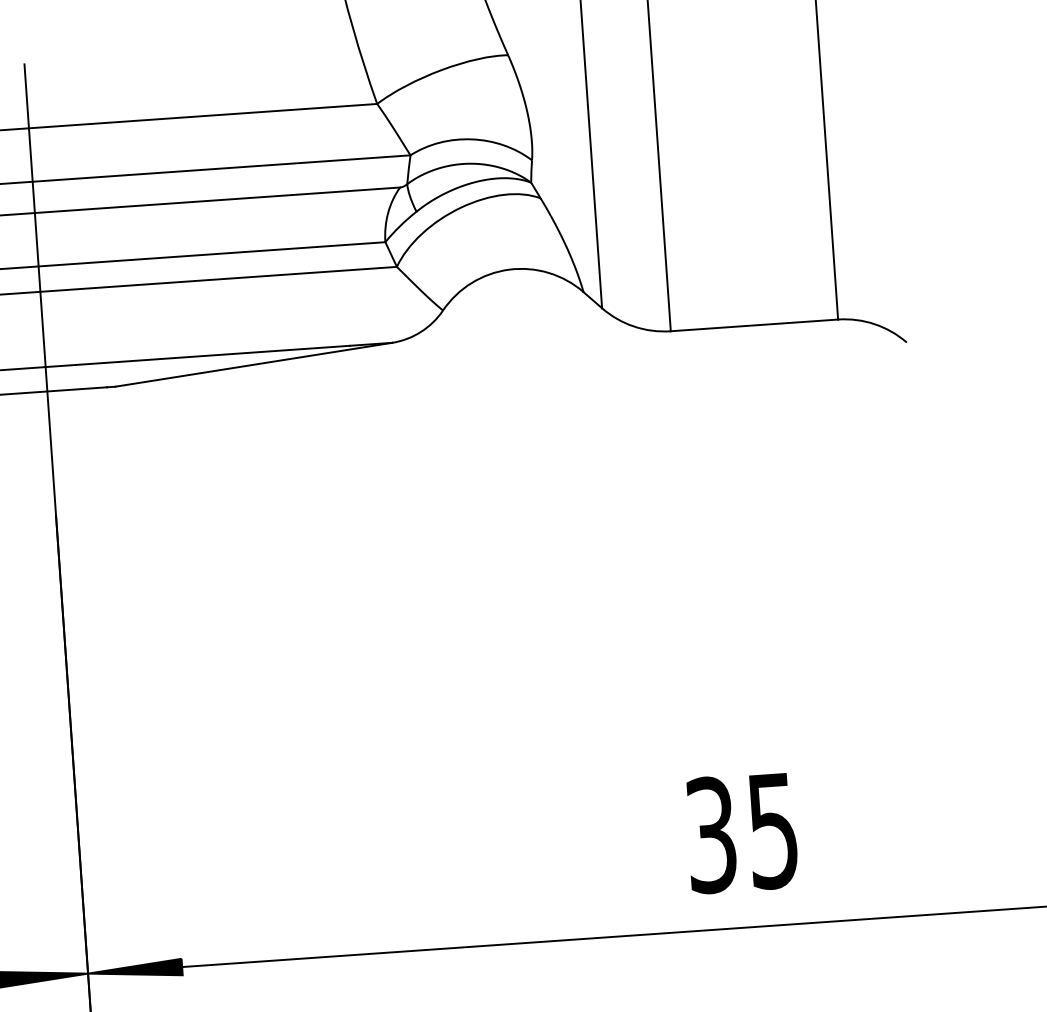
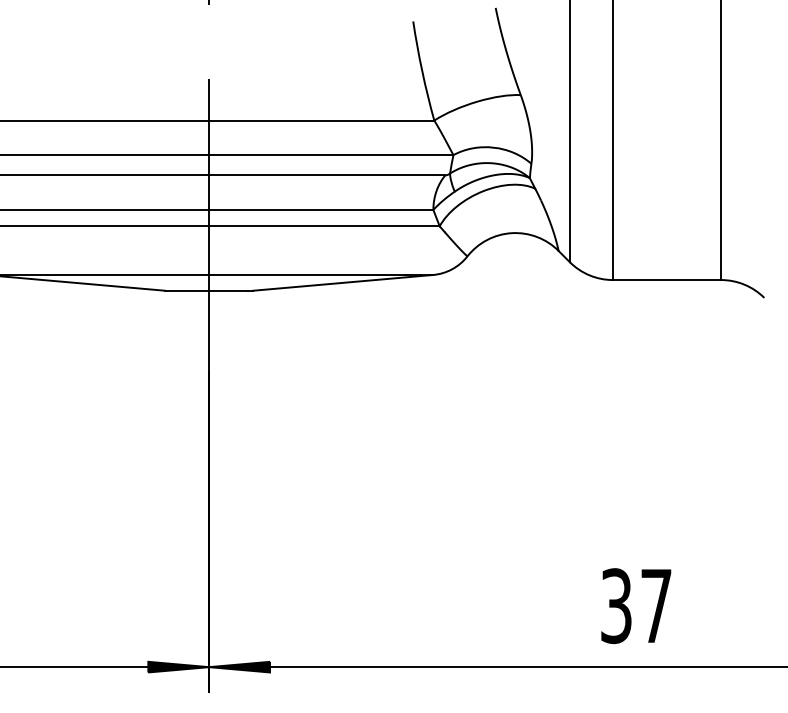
text: (773, 831) -> (656, 606), 35 -> 37

